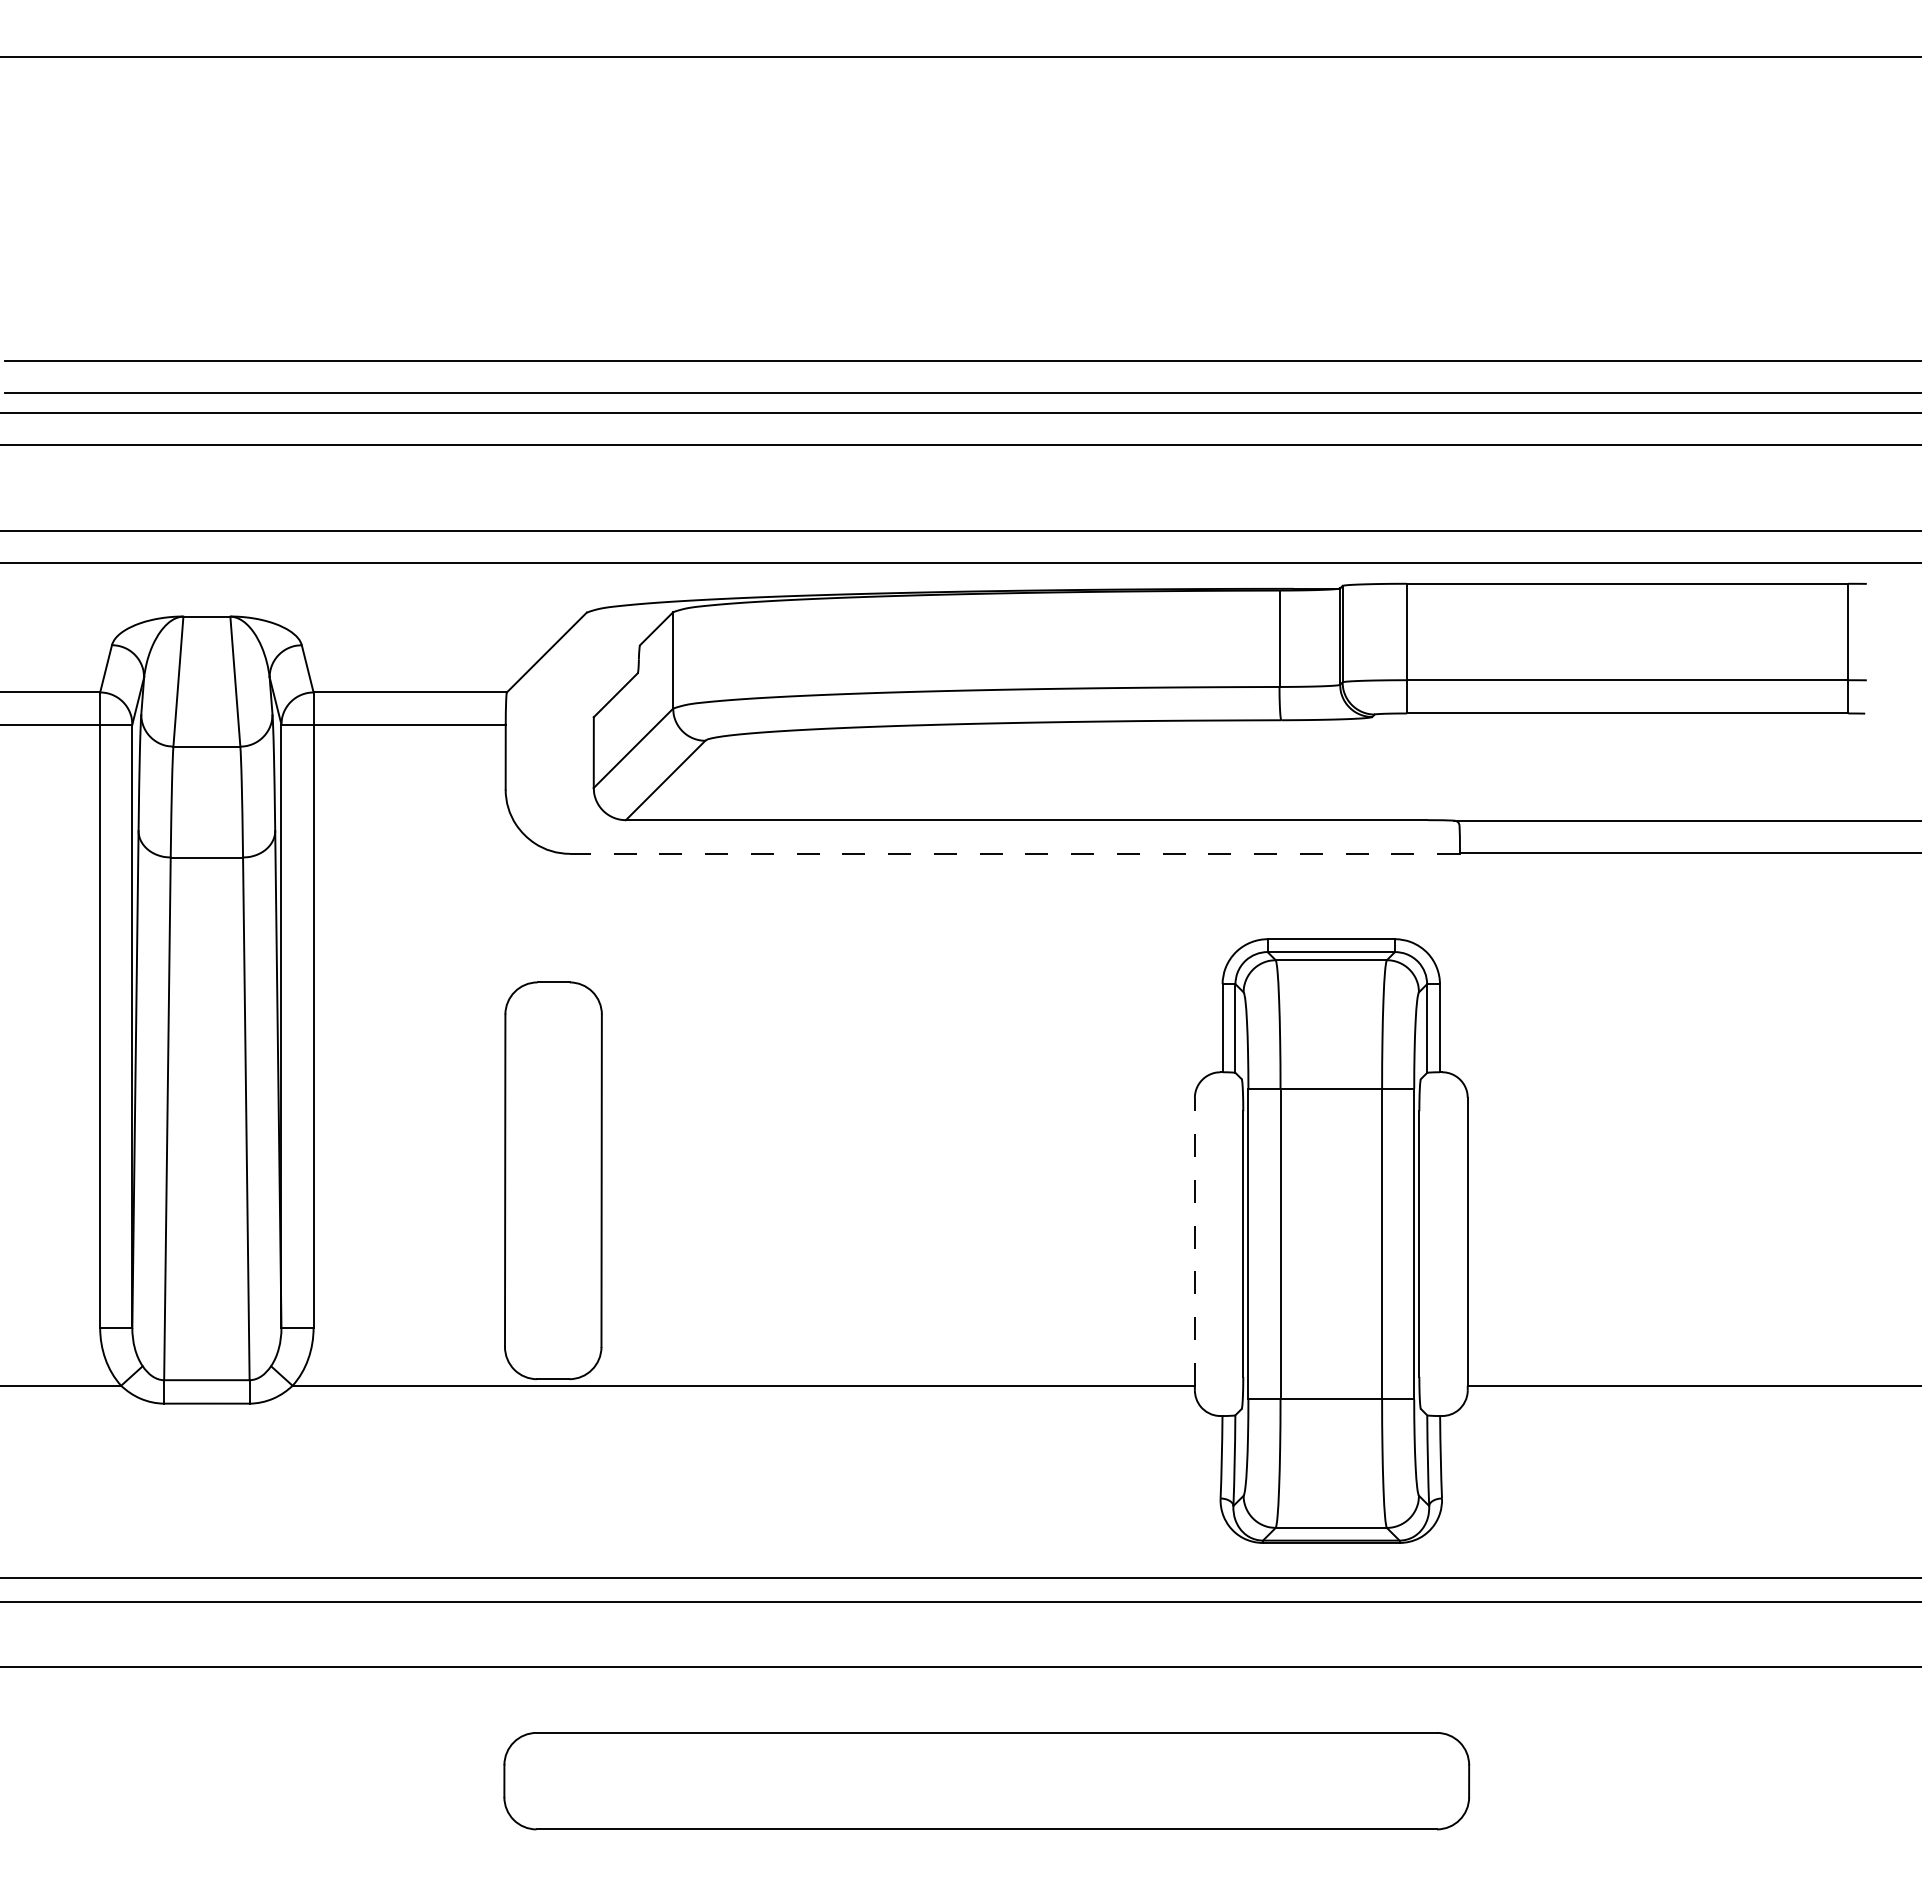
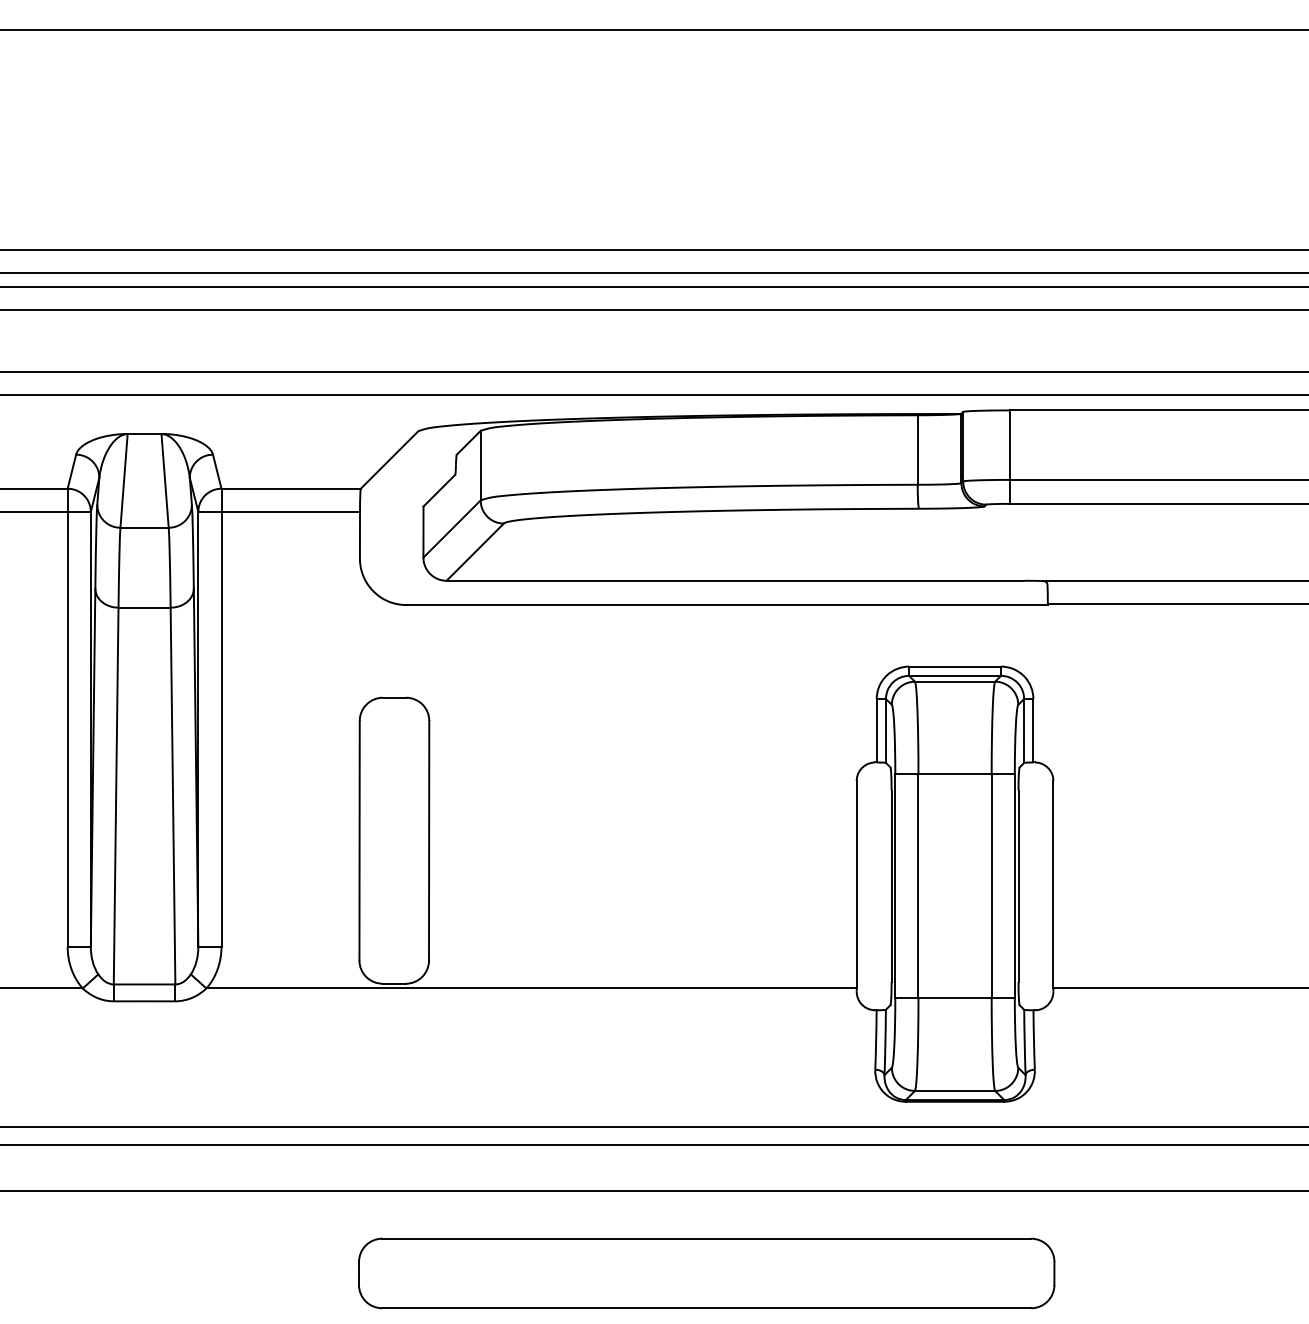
line: (1014, 853) -> (726, 604), dashed -> solid
line: (1194, 1241) -> (856, 884), dashed -> solid

